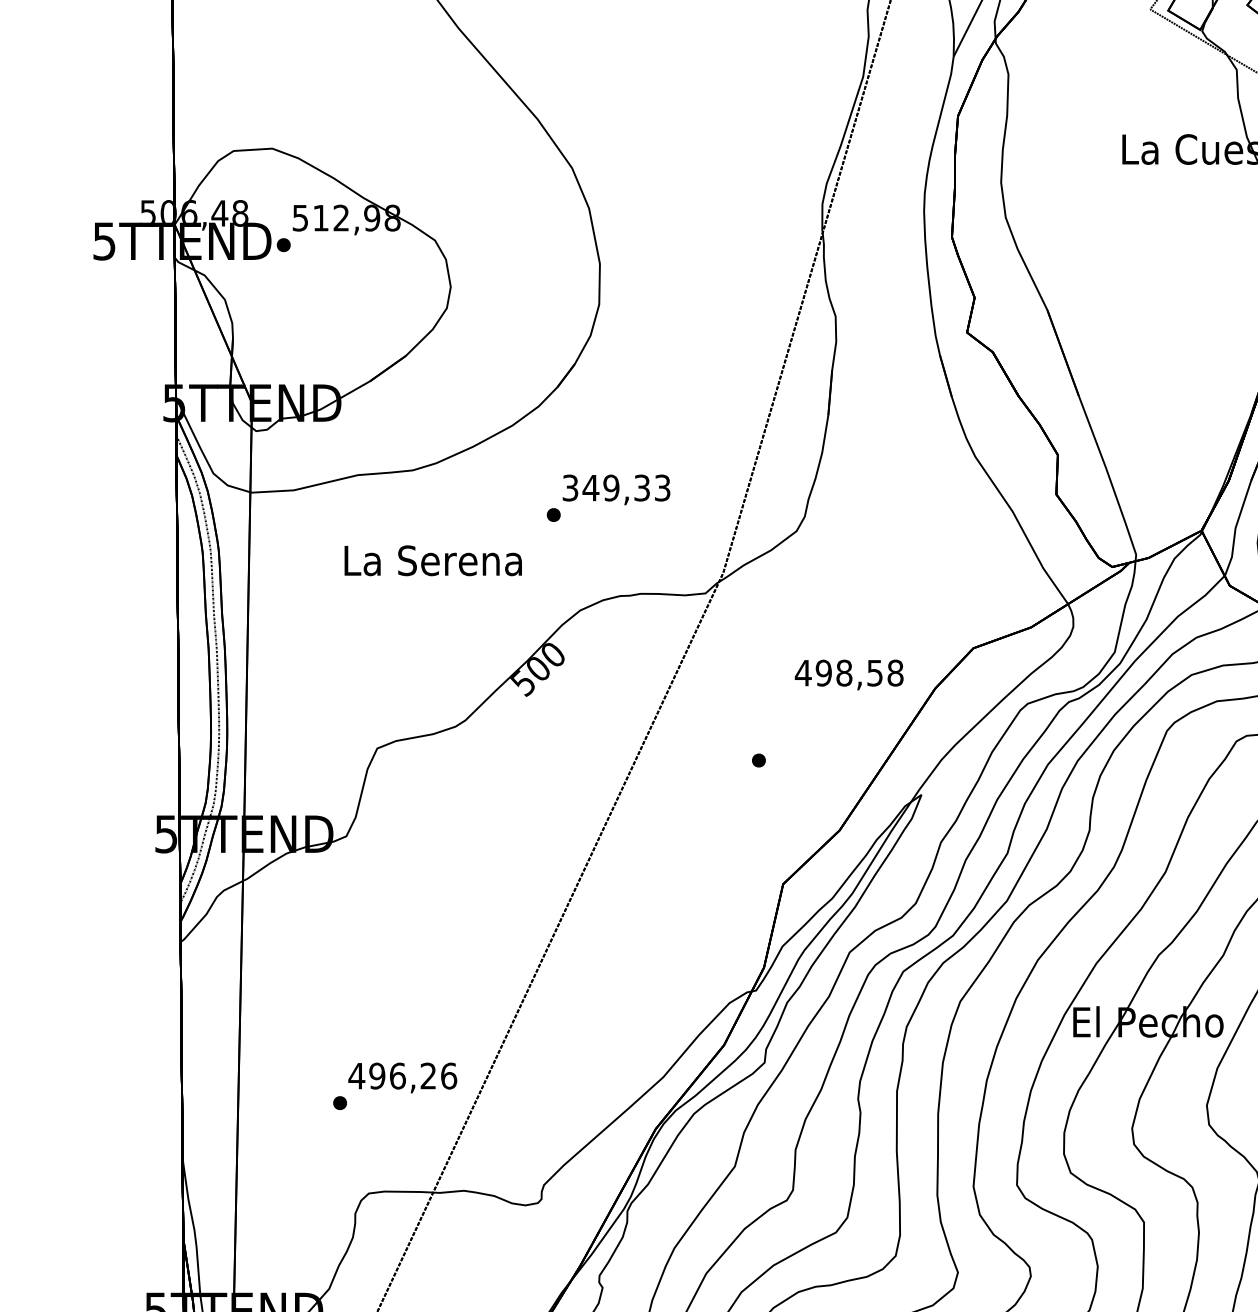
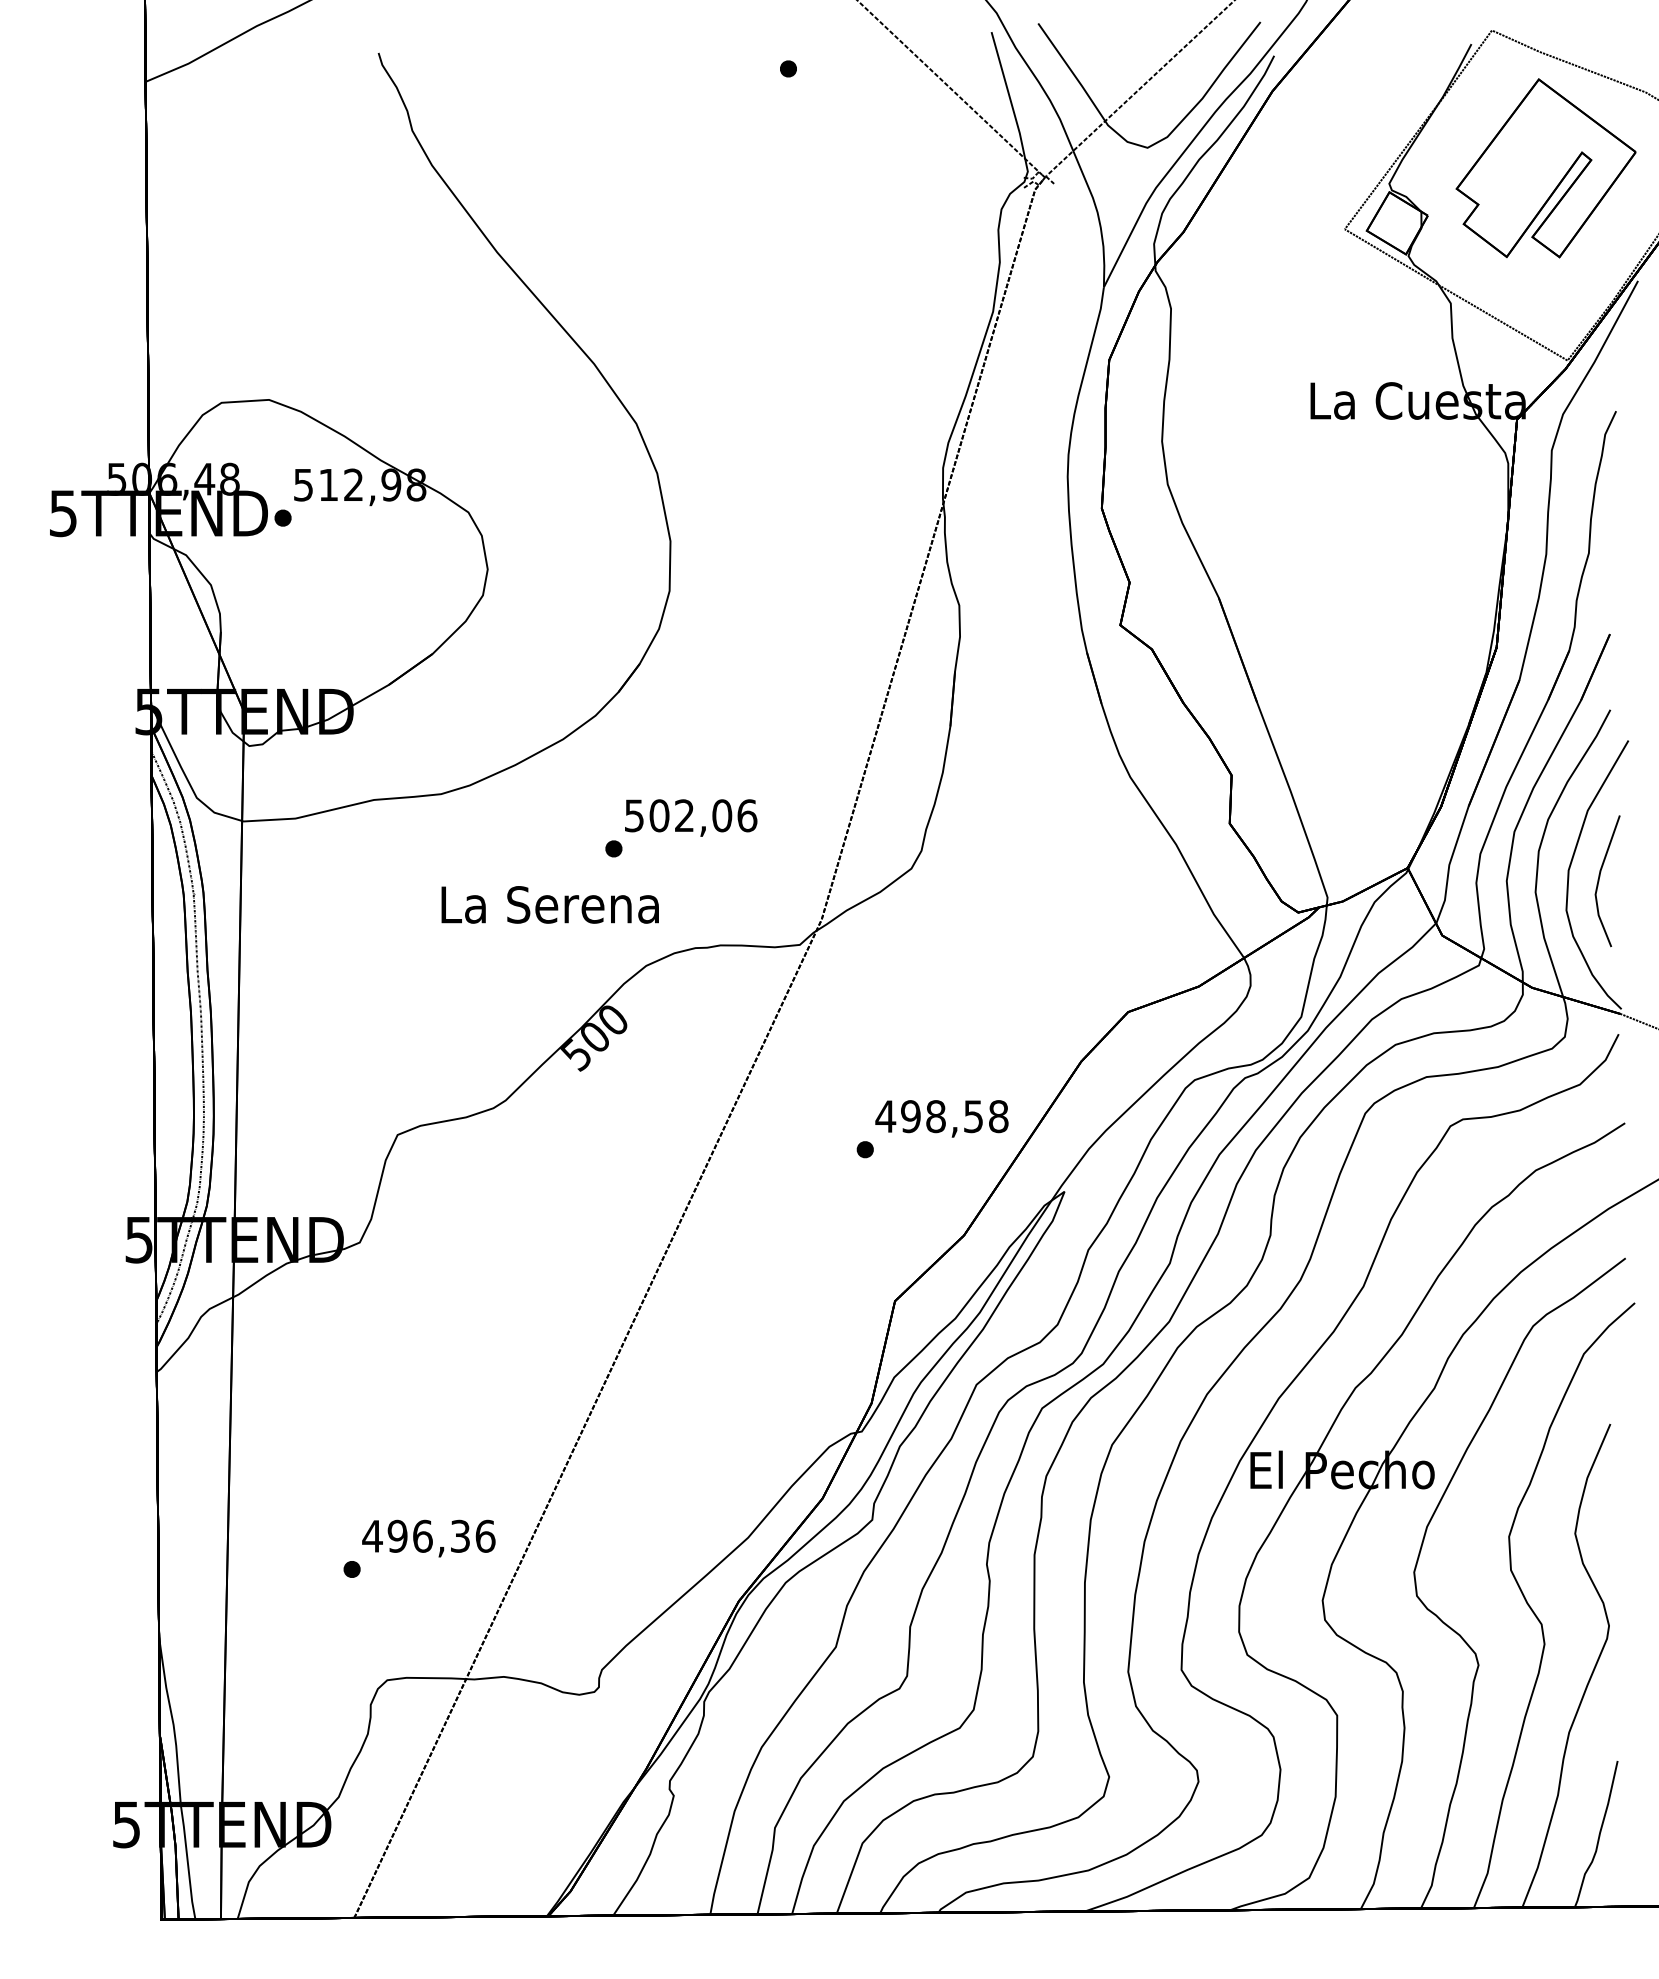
text: (617, 487) -> (691, 815), 349,33 -> 502,06
text: (432, 560) -> (549, 904), moved
text: (848, 674) -> (941, 1118), moved
text: (427, 1076) -> (459, 1536), 496,26 -> 496,36

